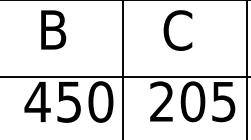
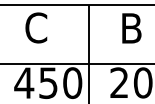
text: (53, 29) -> (36, 27), B -> C
text: (177, 30) -> (131, 28), C -> B

